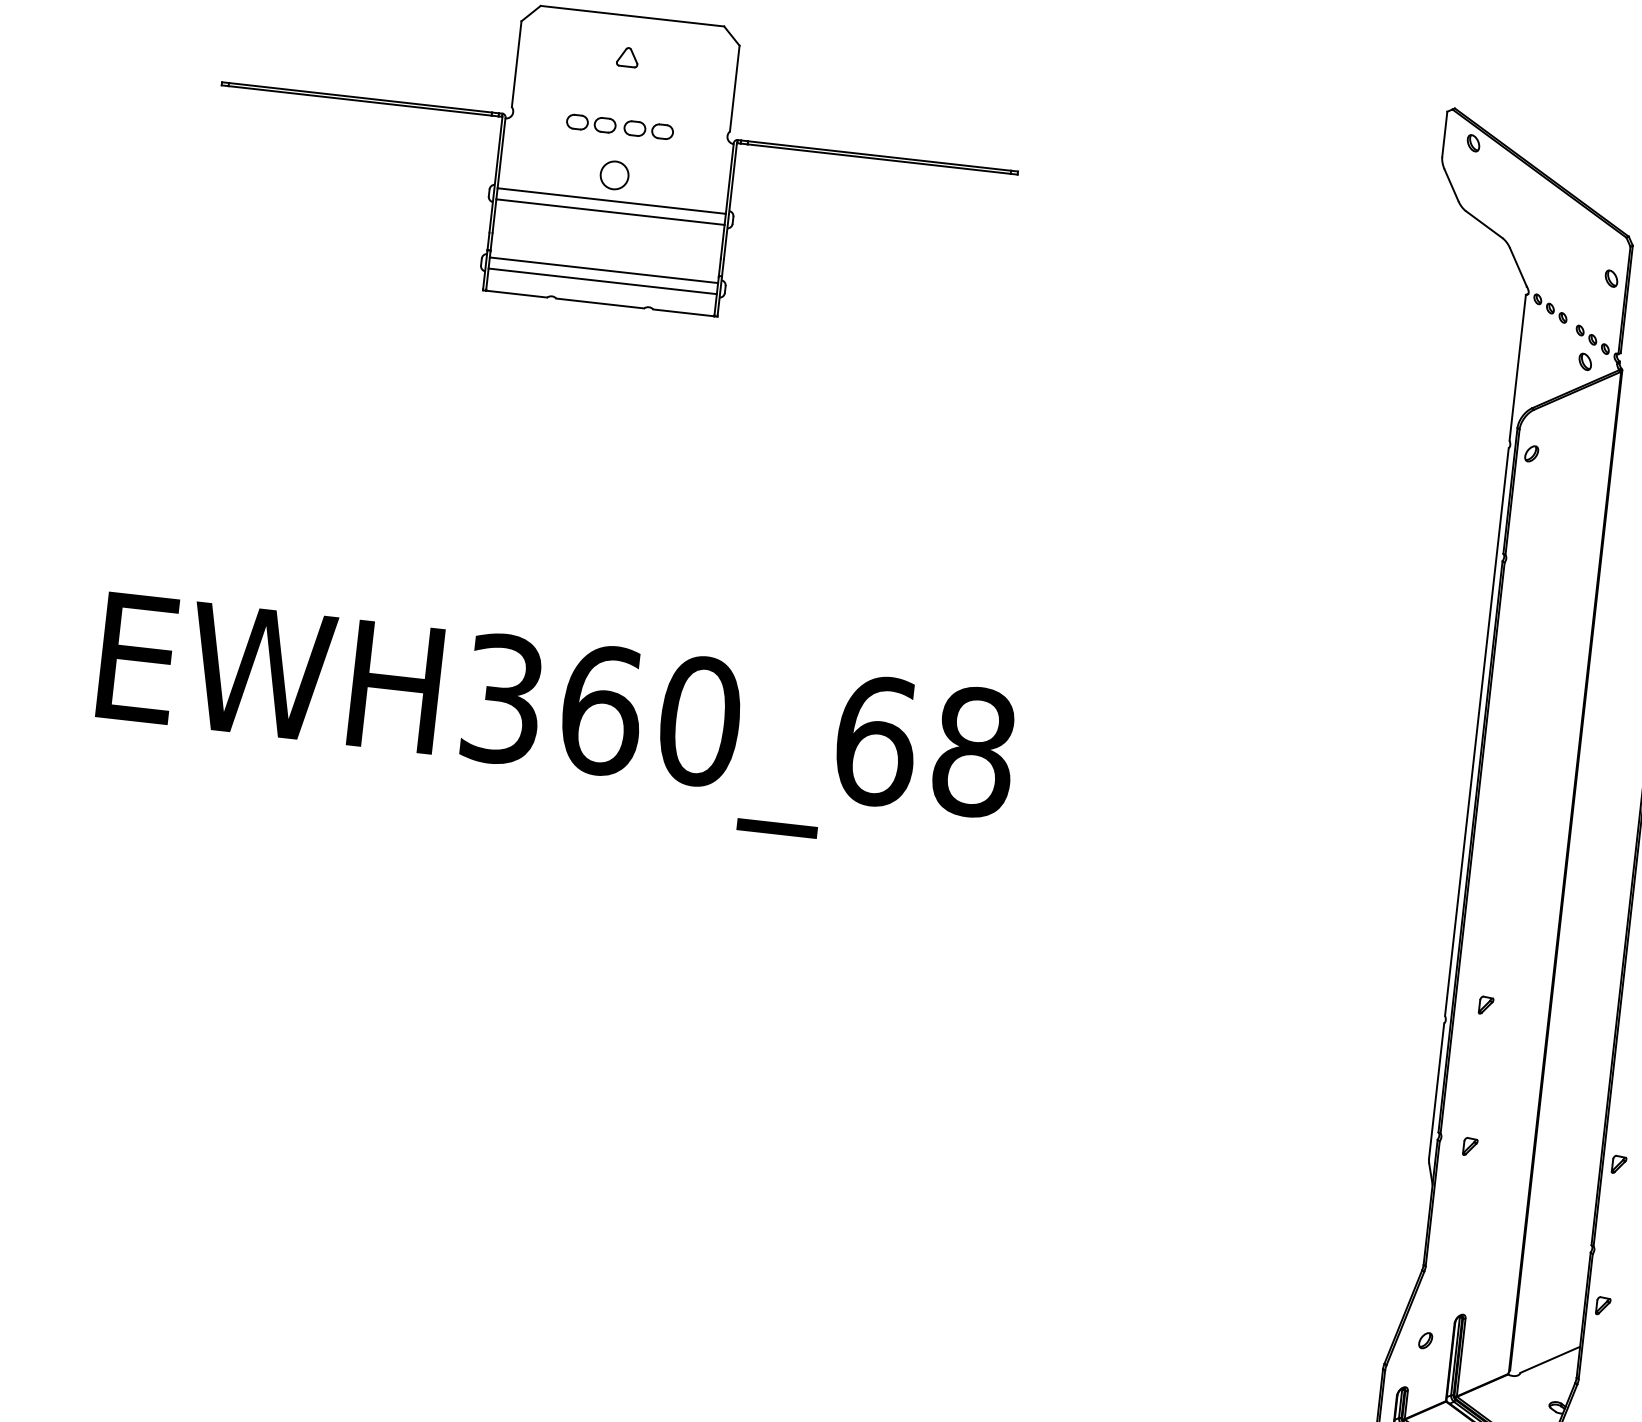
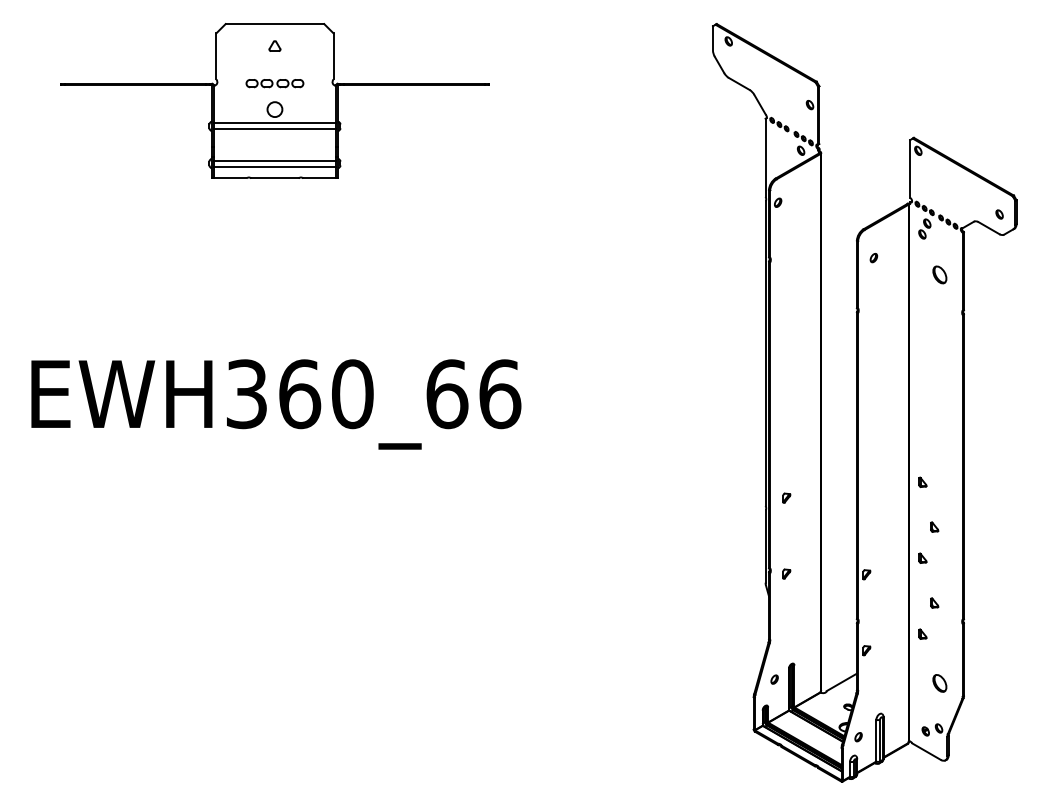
text: (974, 752) -> (500, 394), EWH360_68 -> EWH360_66

